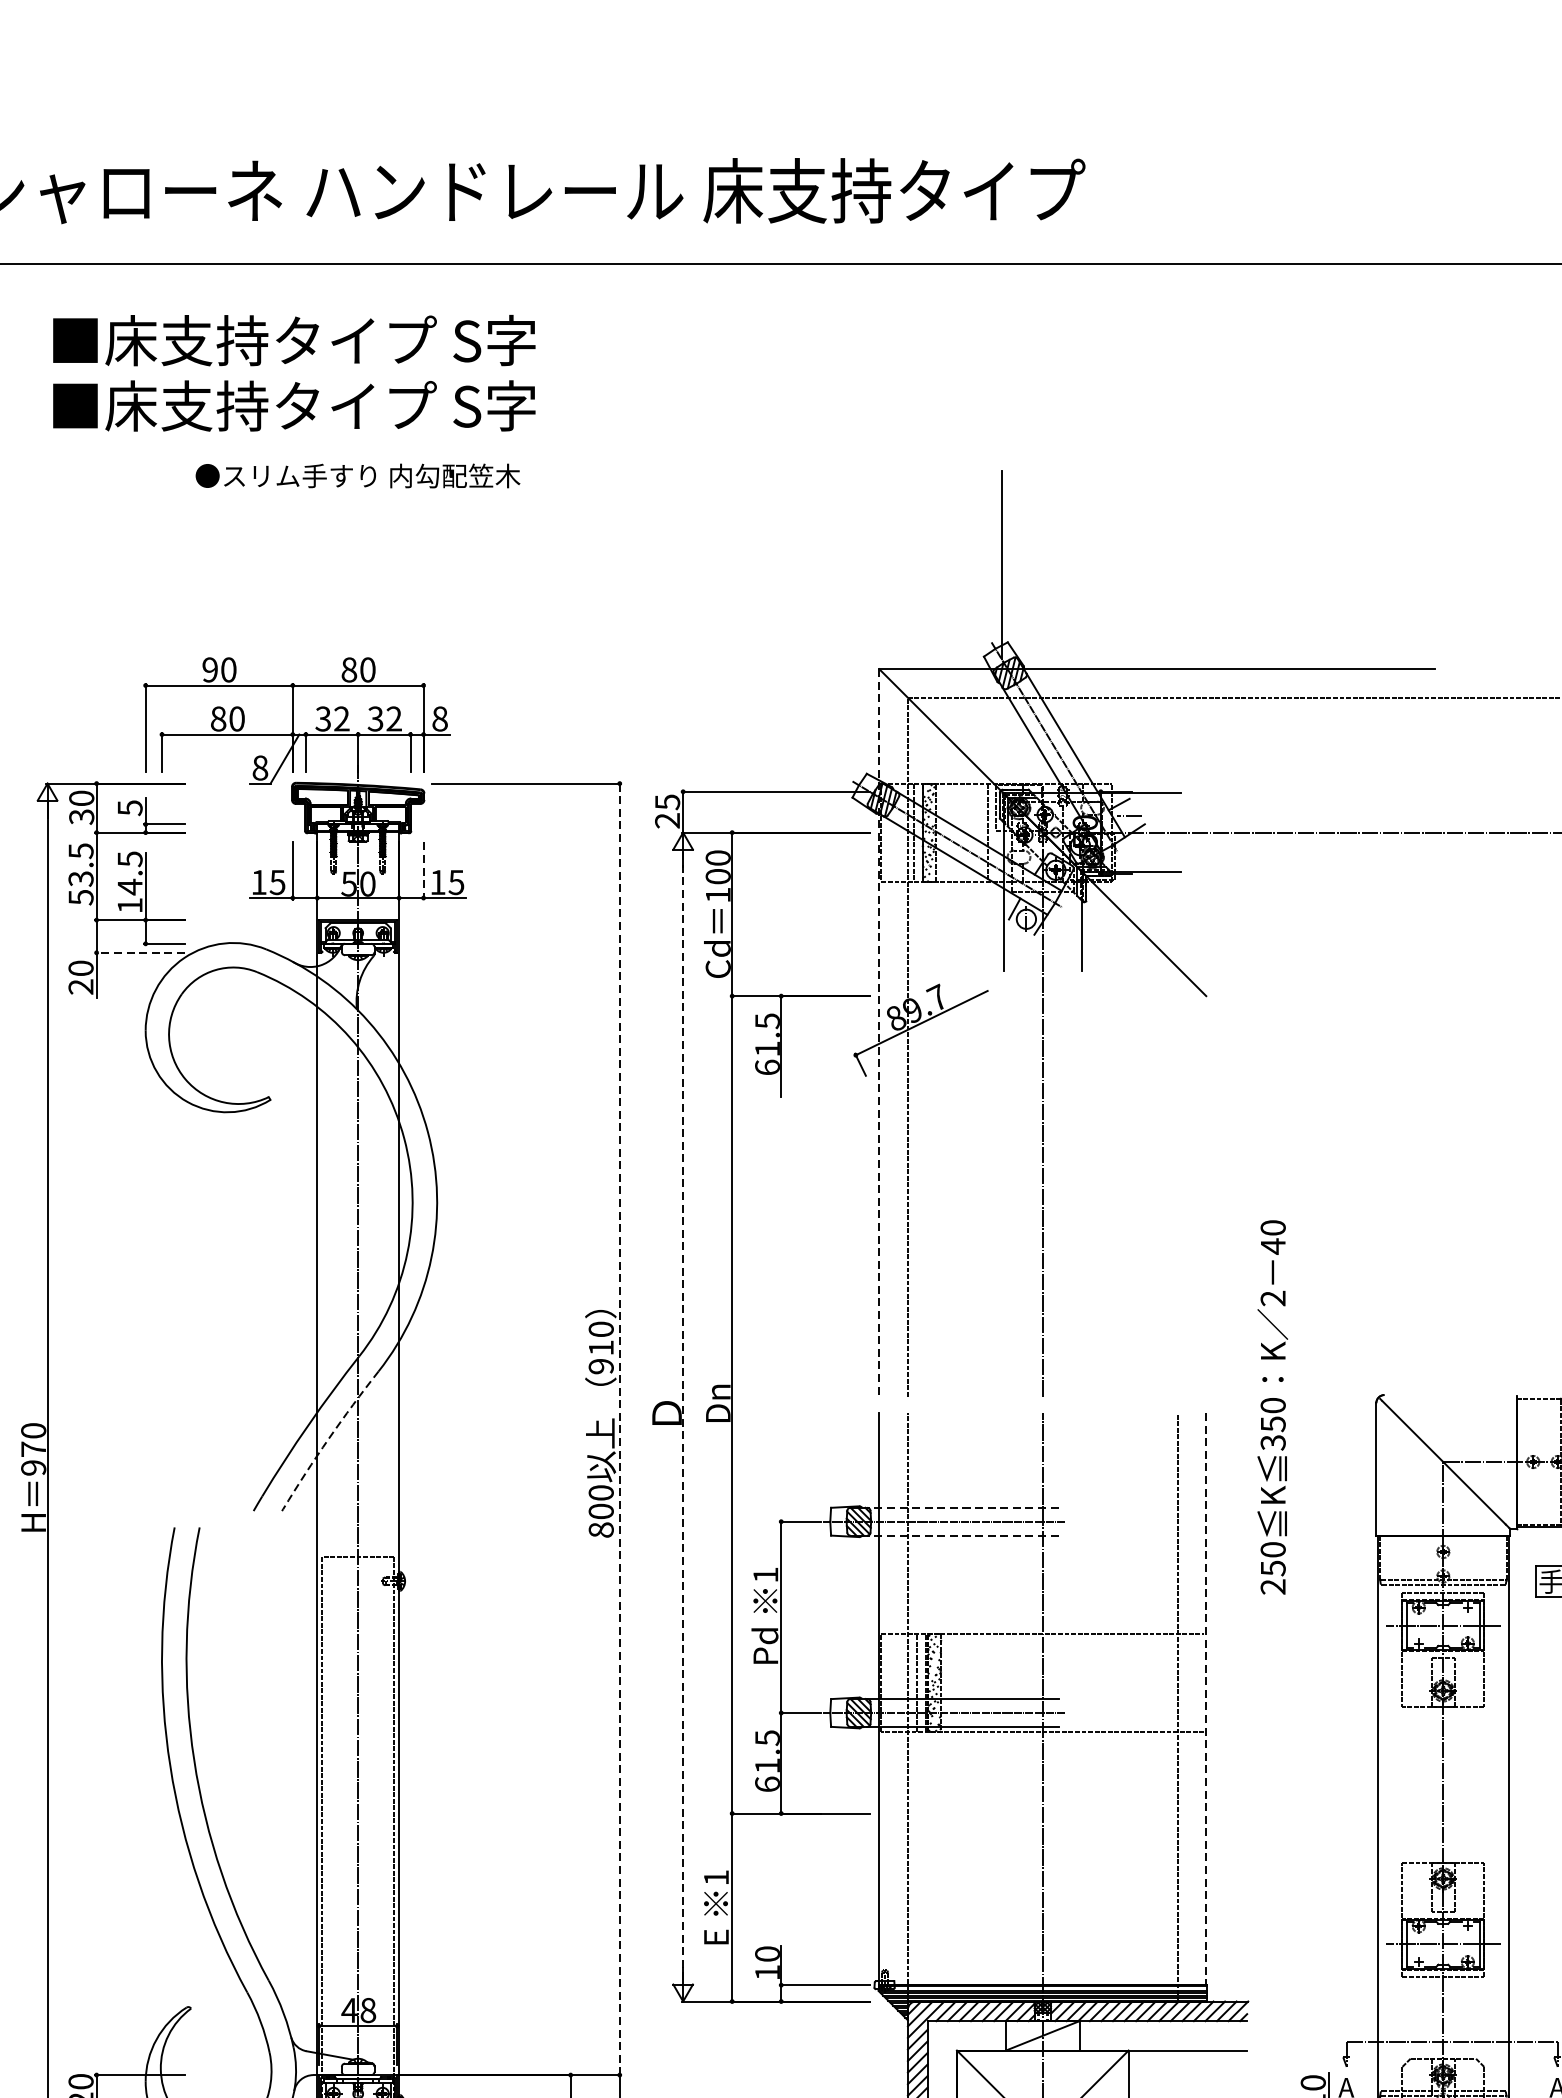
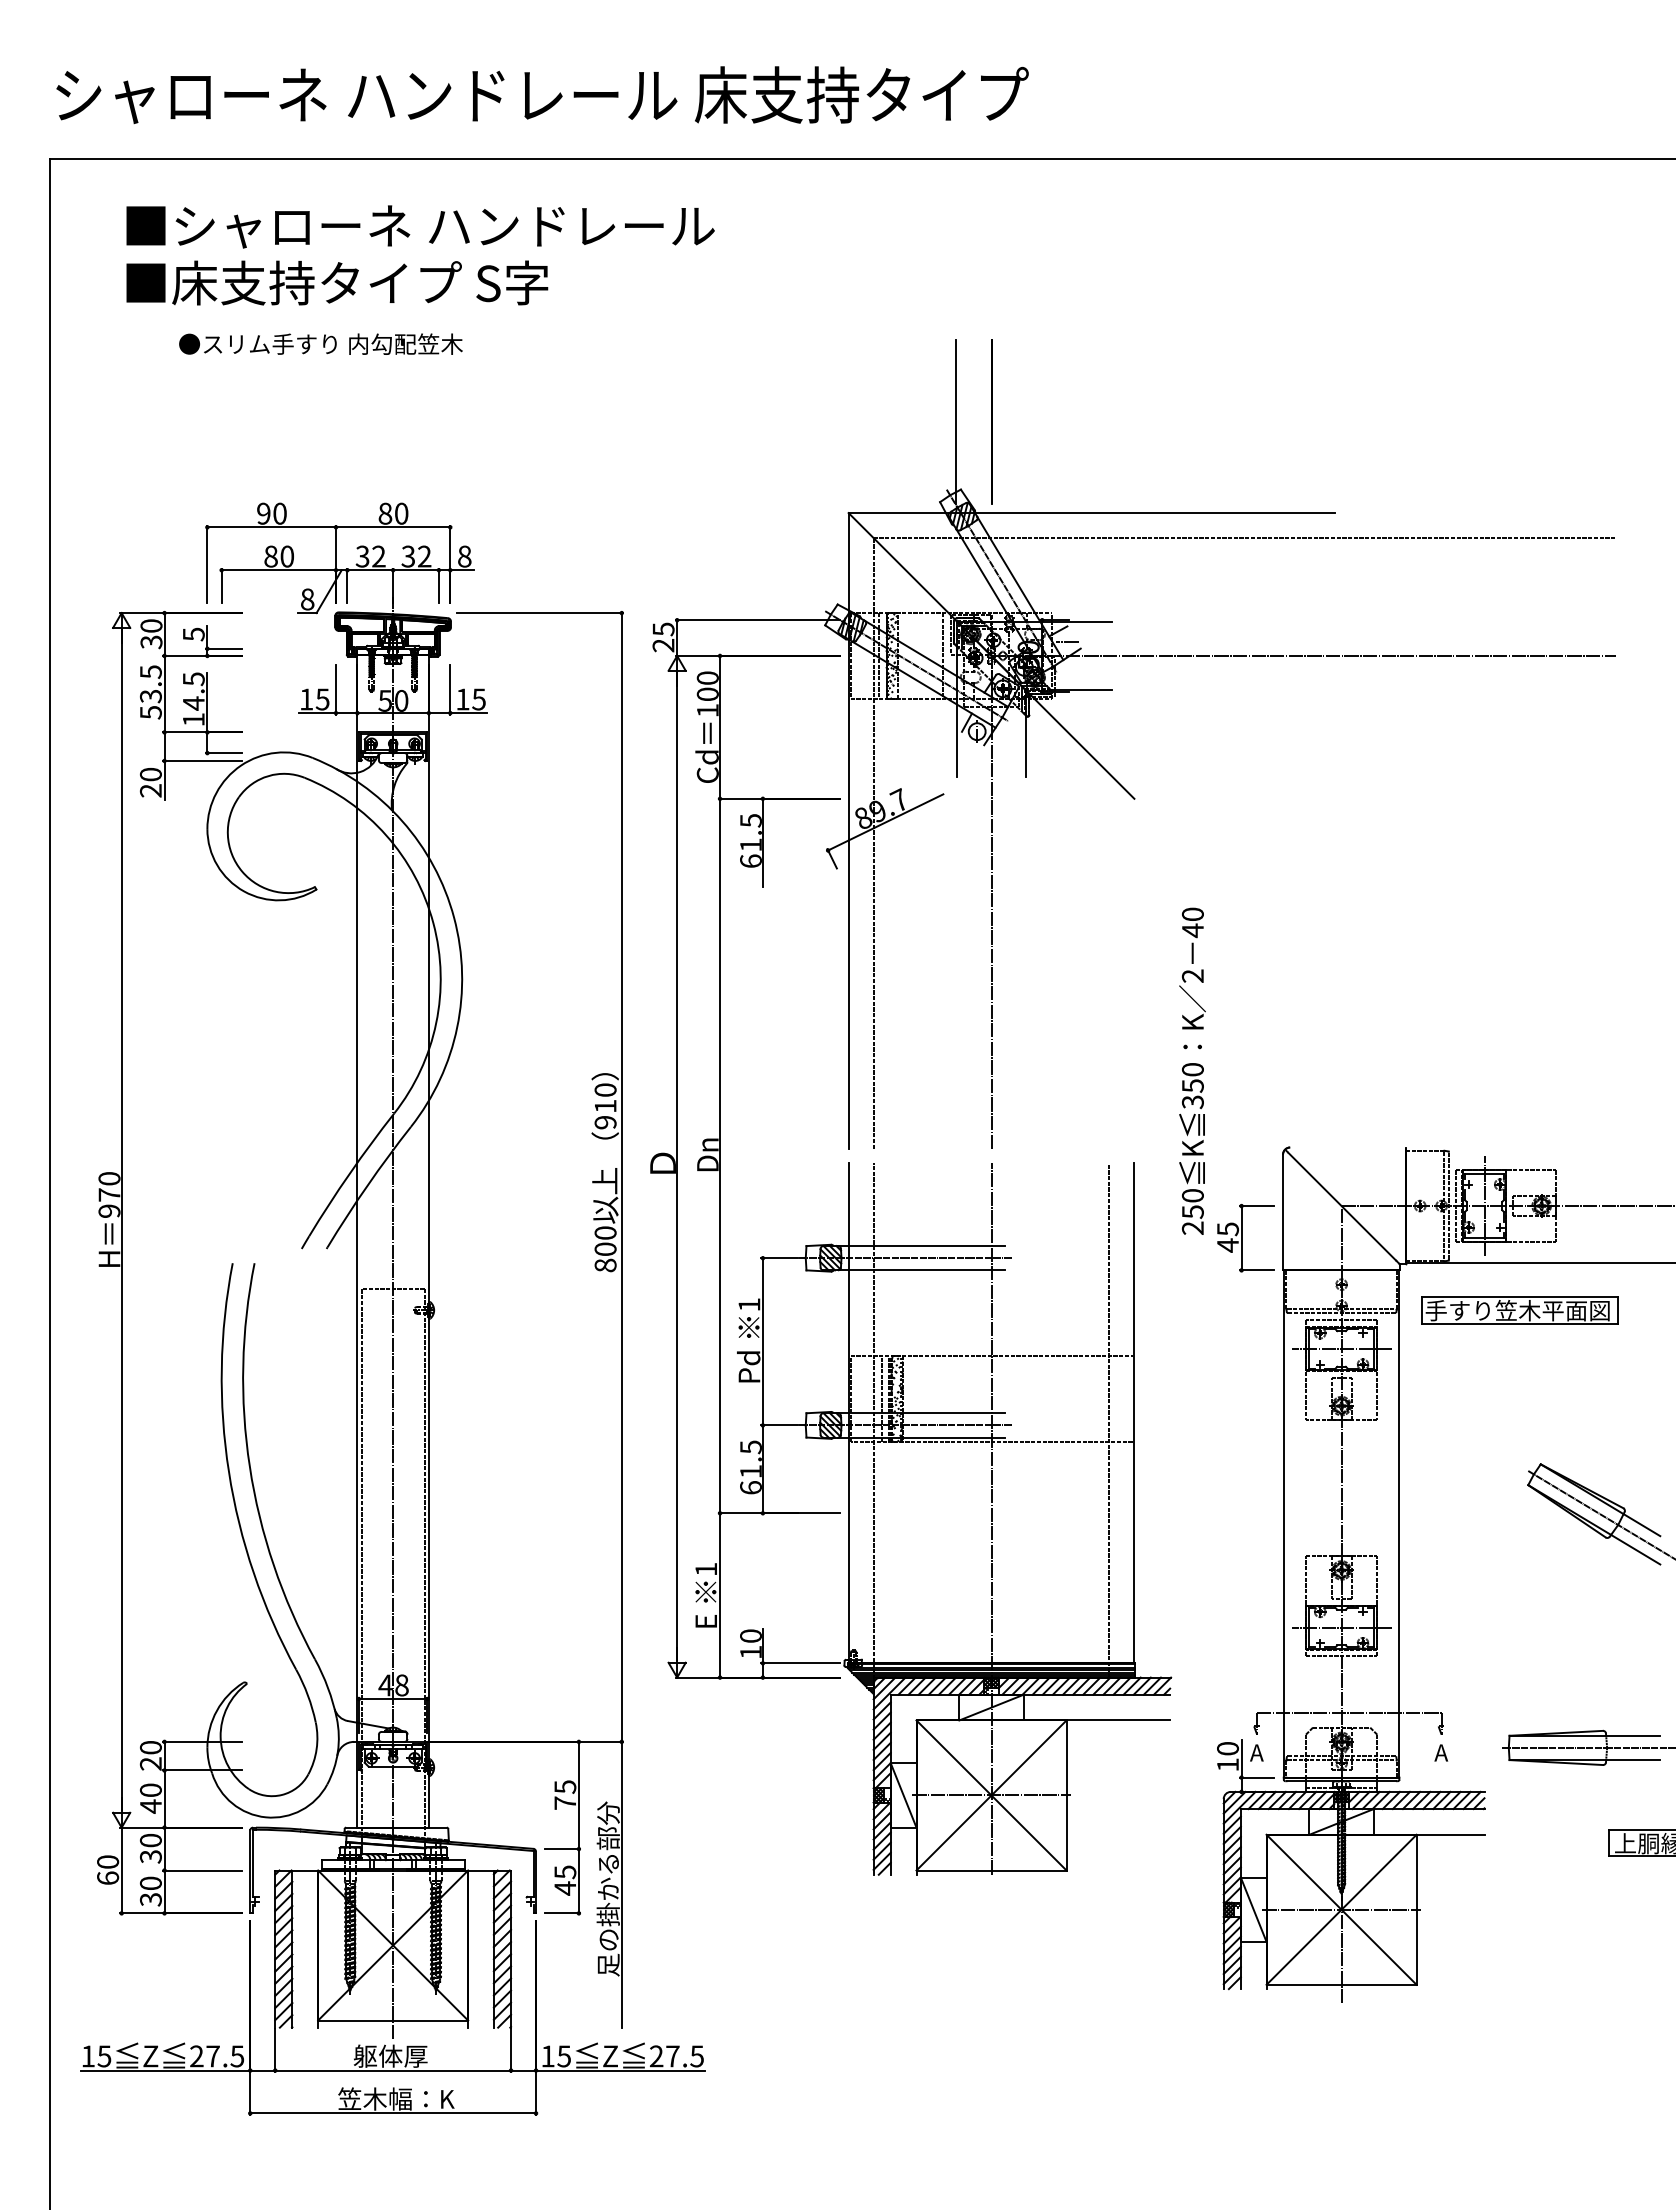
text: (415, 340) -> (443, 225), ■床支持タイプ S字 -> ■シャローネ ハンドレール
text: (357, 475) -> (320, 343), moved
line: (1042, 564) -> (991, 421), added
line: (423, 872) -> (450, 690), dashed -> solid
line: (138, 952) -> (201, 760), dashed -> solid
line: (879, 1032) -> (848, 830), dashed -> solid
text: (1272, 1406) -> (1192, 1070), moved
line: (683, 1416) -> (677, 1166), dashed -> solid
line: (619, 1429) -> (621, 1177), dashed -> solid
arc: (328, 1438) -> (367, 1185), dashed -> solid
part: (1333, 1499) -> (1245, 1238), added
line: (962, 1508) -> (921, 1246), dashed -> solid
line: (962, 1535) -> (921, 1270), dashed -> solid
line: (1206, 1699) -> (1134, 1413), dashed -> solid

